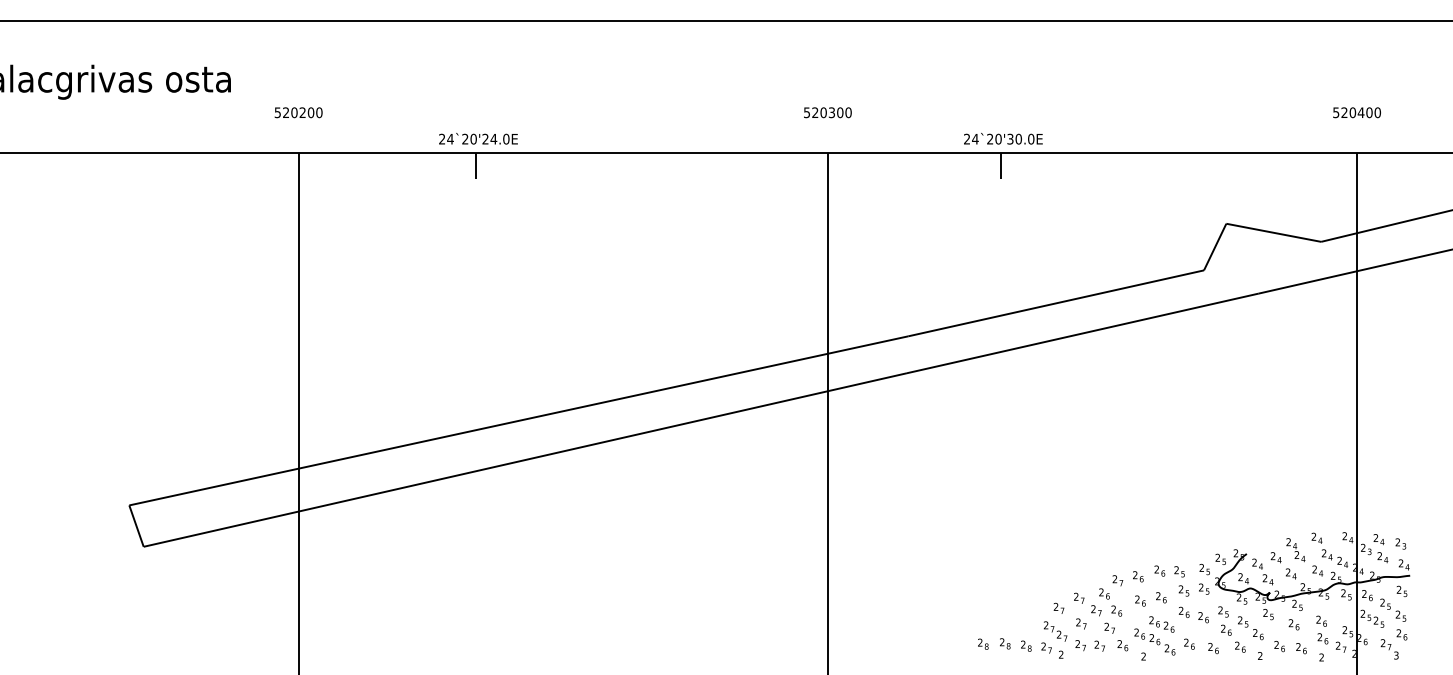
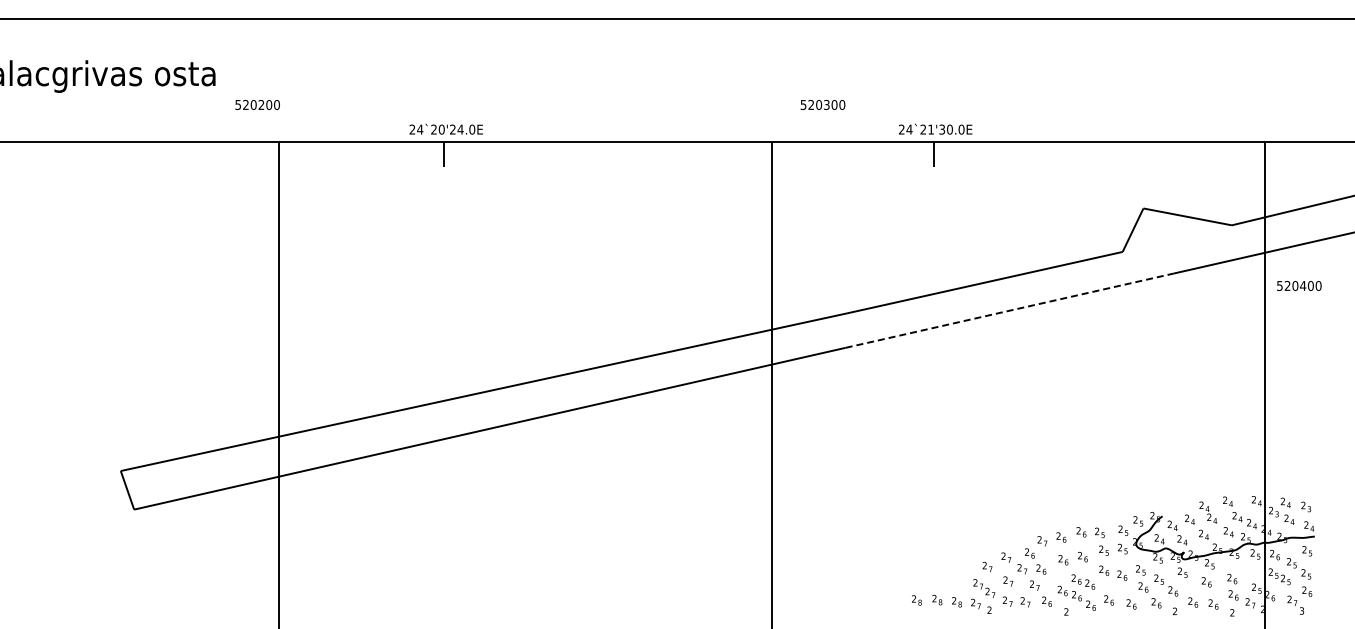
text: (298, 112) -> (257, 104), moved
text: (827, 112) -> (822, 104), moved
text: (1357, 112) -> (1299, 285), moved
text: (998, 139) -> (931, 129), 24`20'30.0E -> 24`21'30.0E
line: (1083, 333) -> (1010, 310), solid -> dashed

